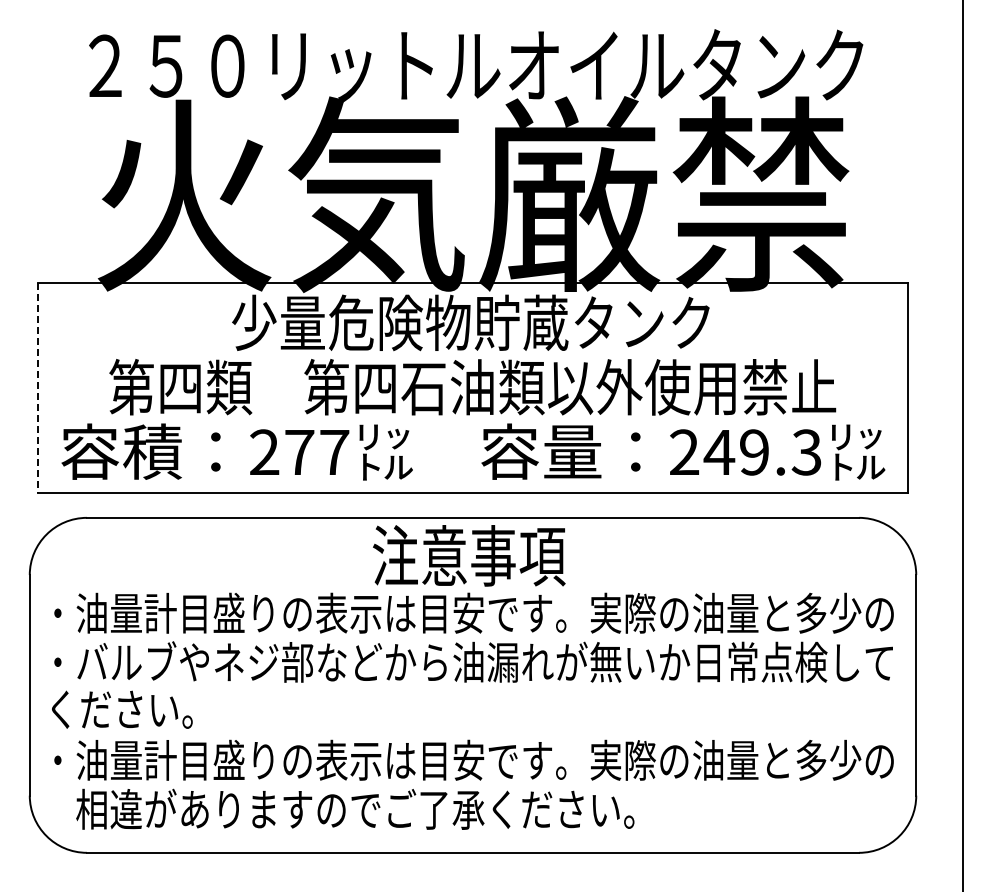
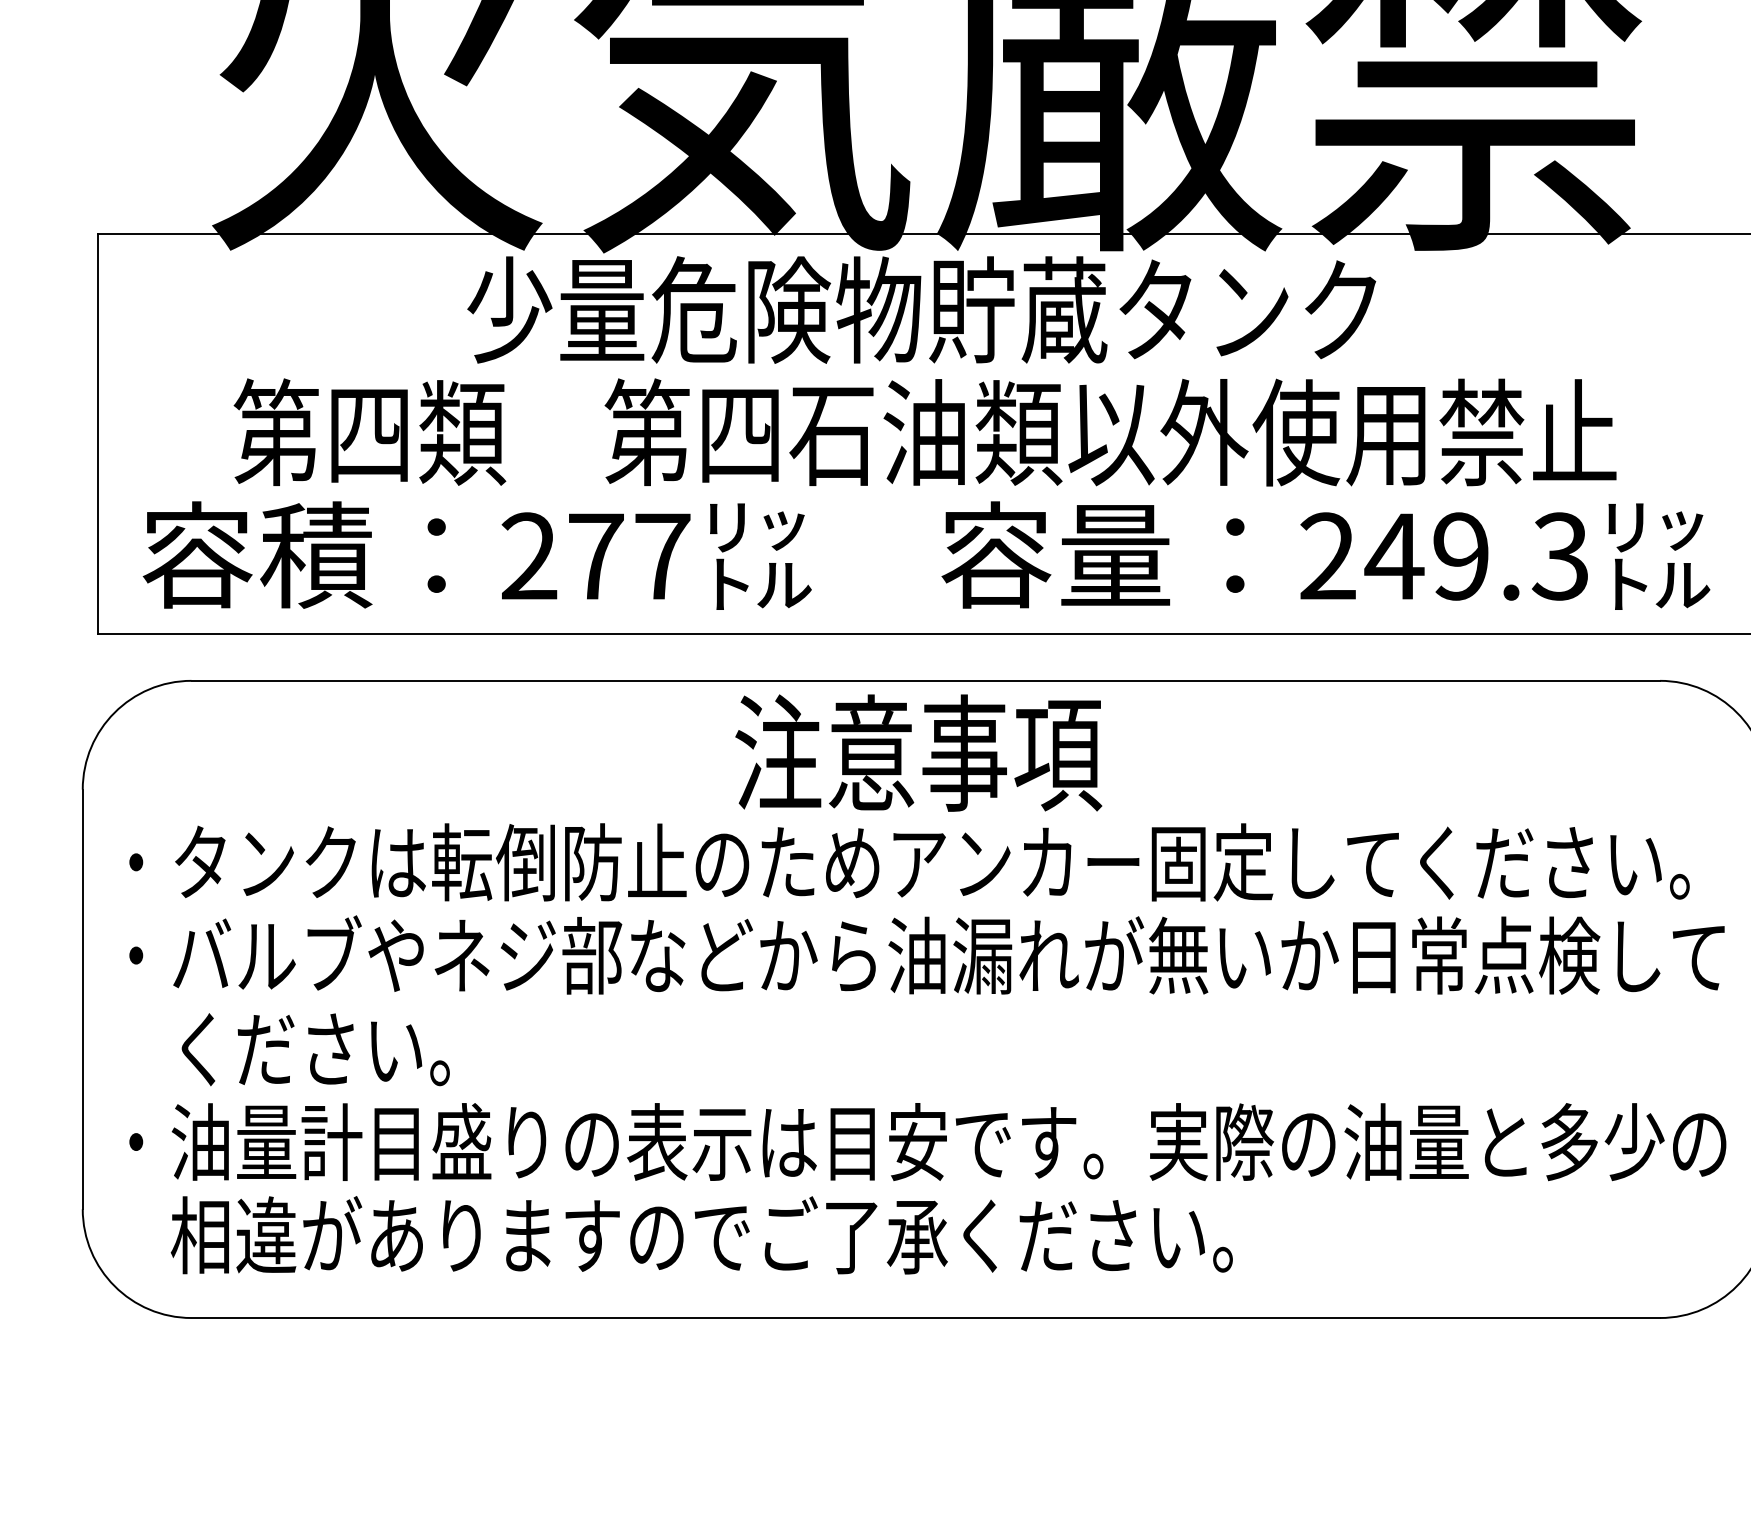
line: (37, 388) -> (97, 434), dashed -> solid
text: (484, 612) -> (947, 860), ・油量計目盛りの表示は目安です。実際の油量と多少の -> ・タンクは転倒防止のためアンカー固定してください。
text: (122, 709) -> (316, 1049), moved

